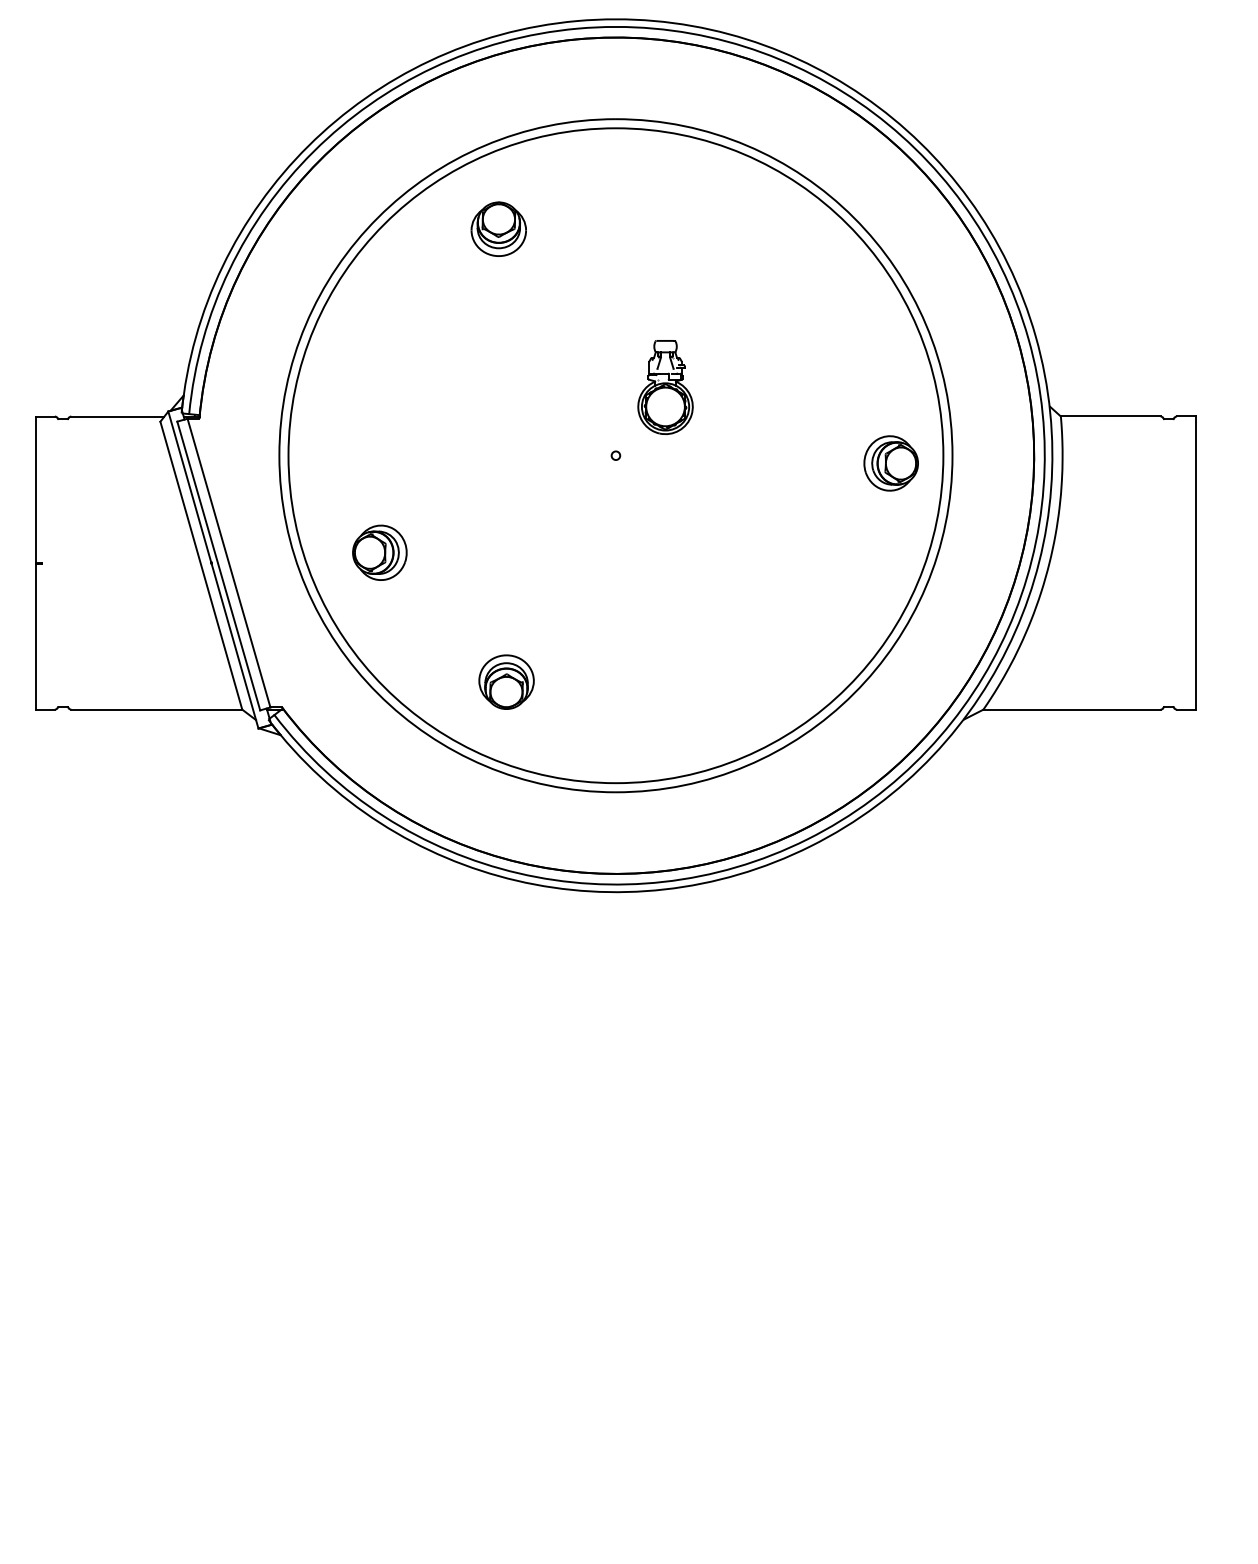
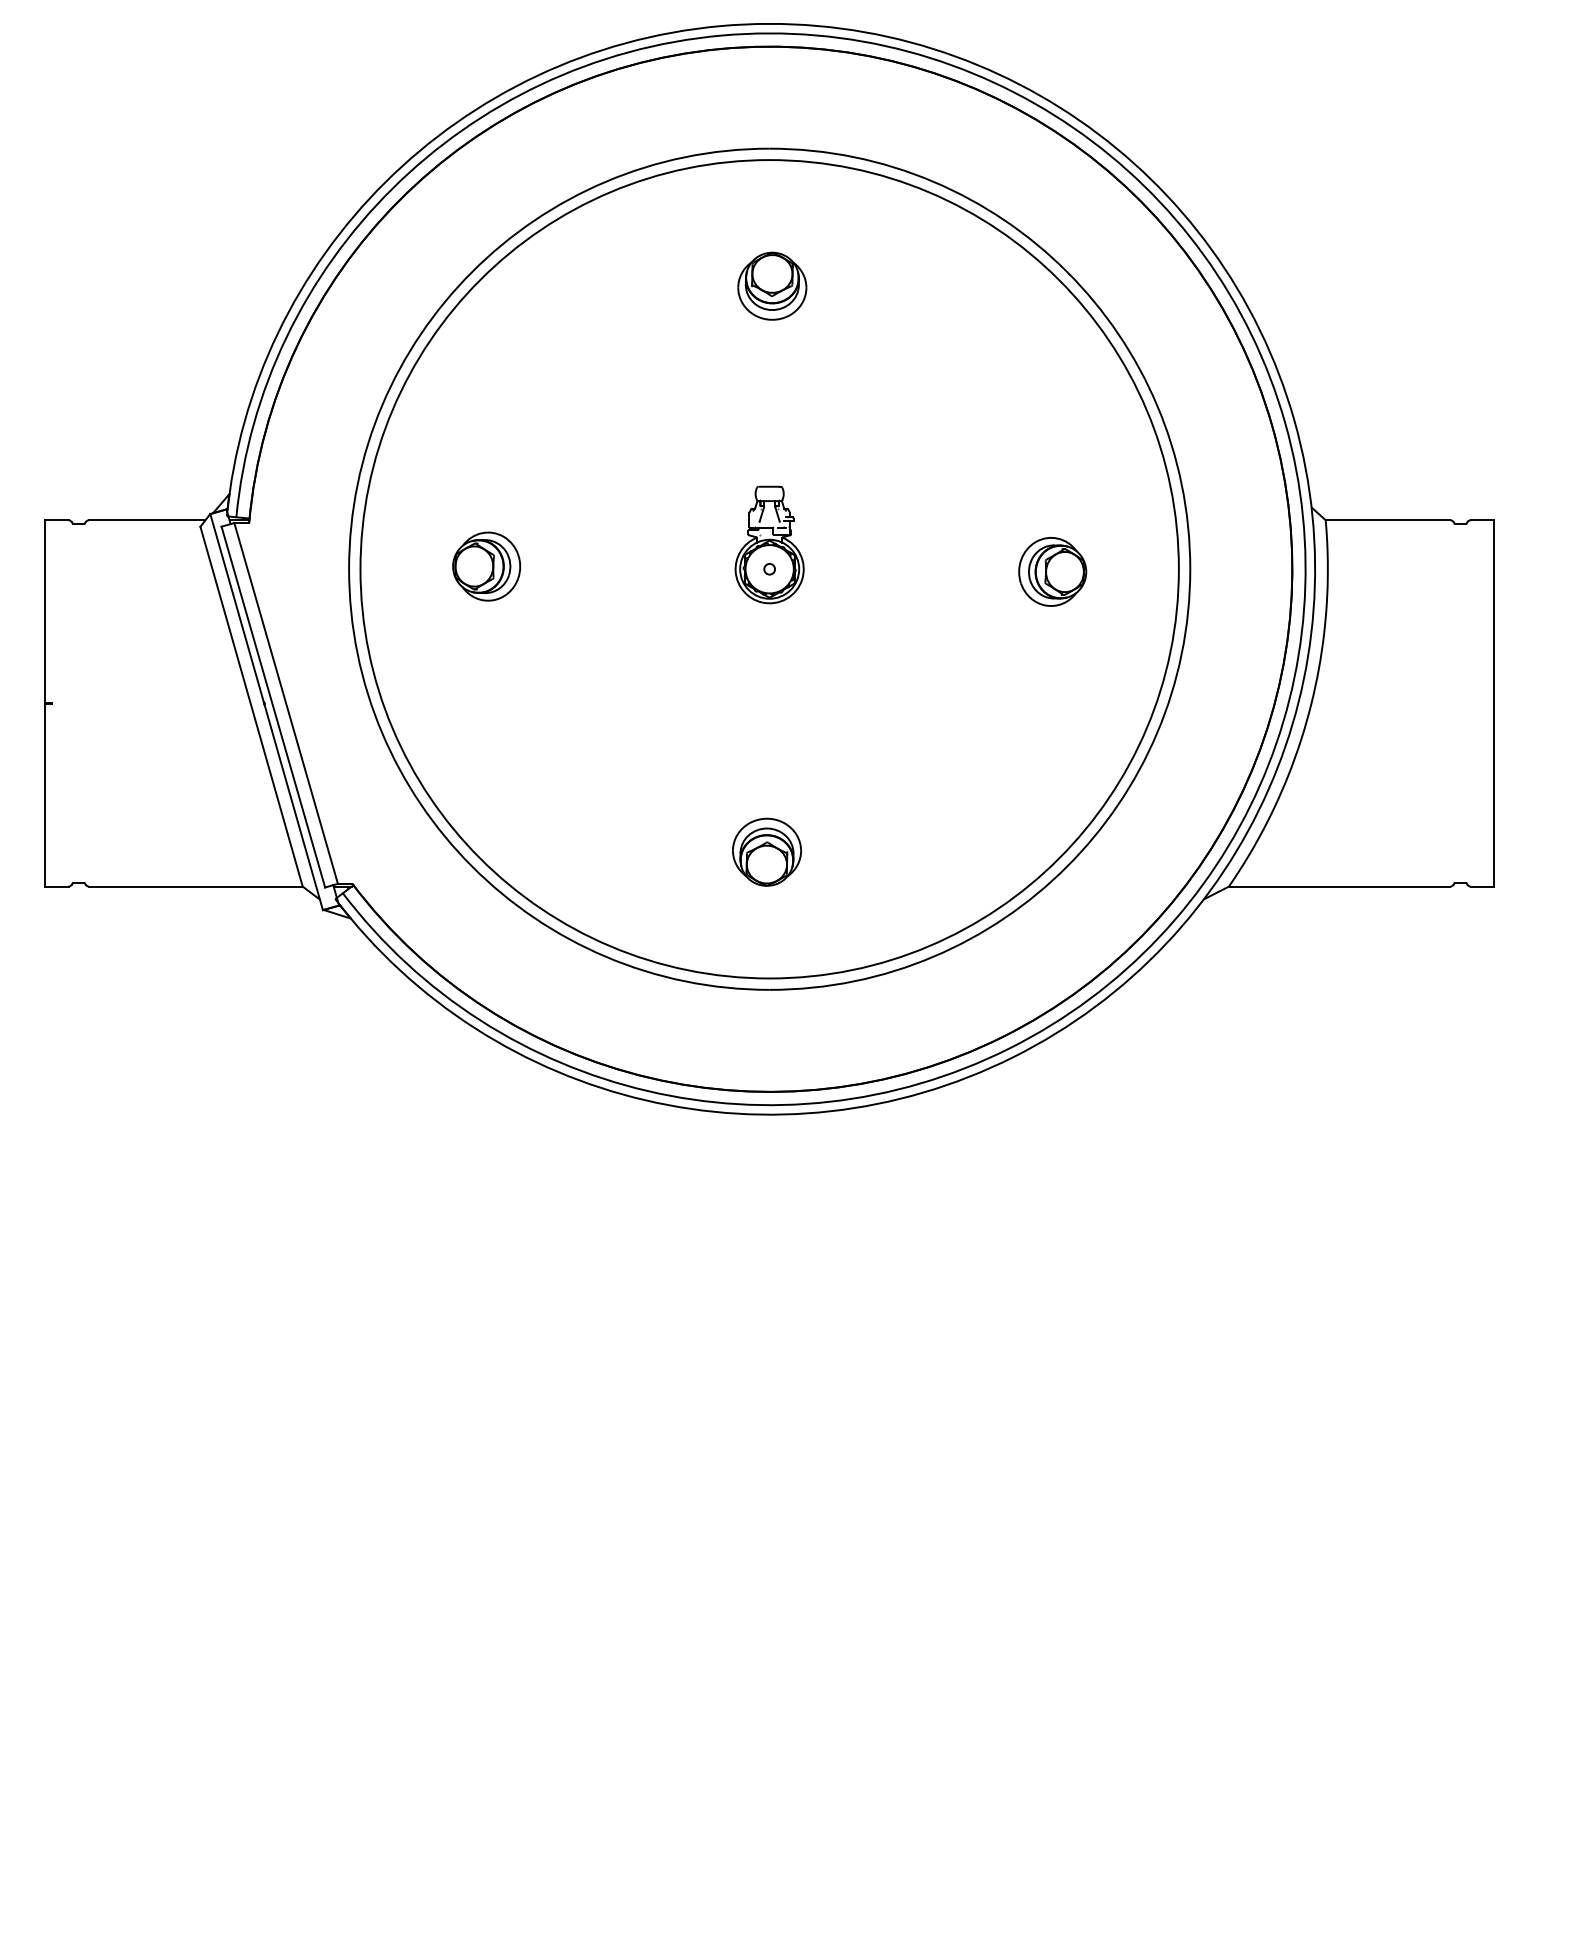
part: (498, 228) -> (772, 285), moved
part: (665, 387) -> (769, 544), moved
part: (891, 463) -> (1052, 571), moved
part: (379, 552) -> (486, 566), moved
part: (506, 681) -> (766, 851), moved

